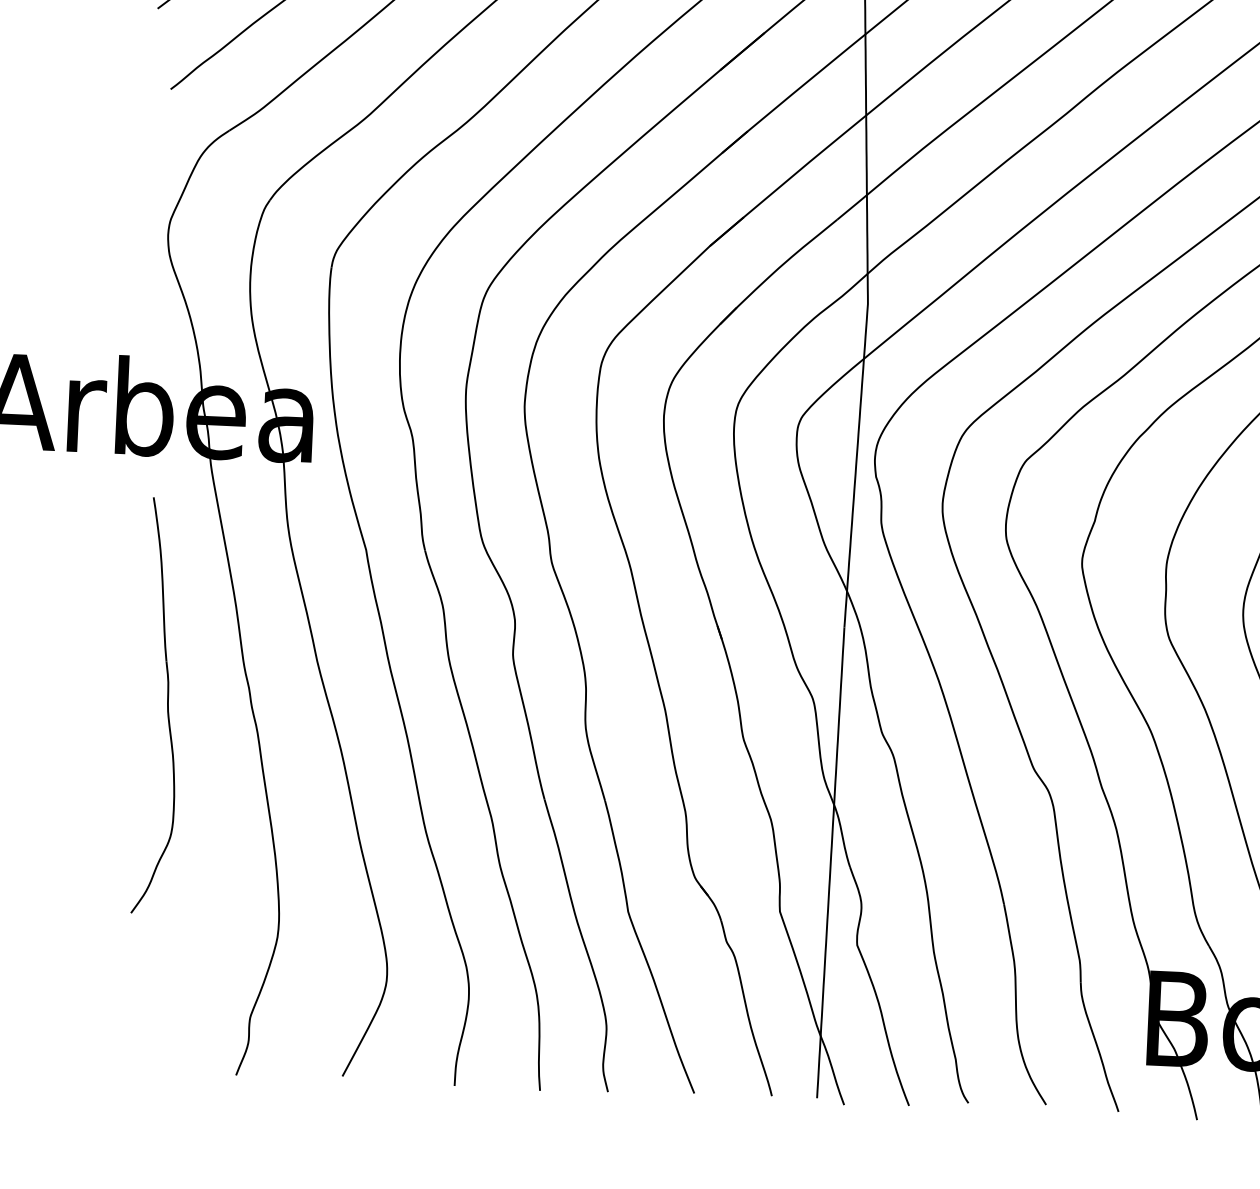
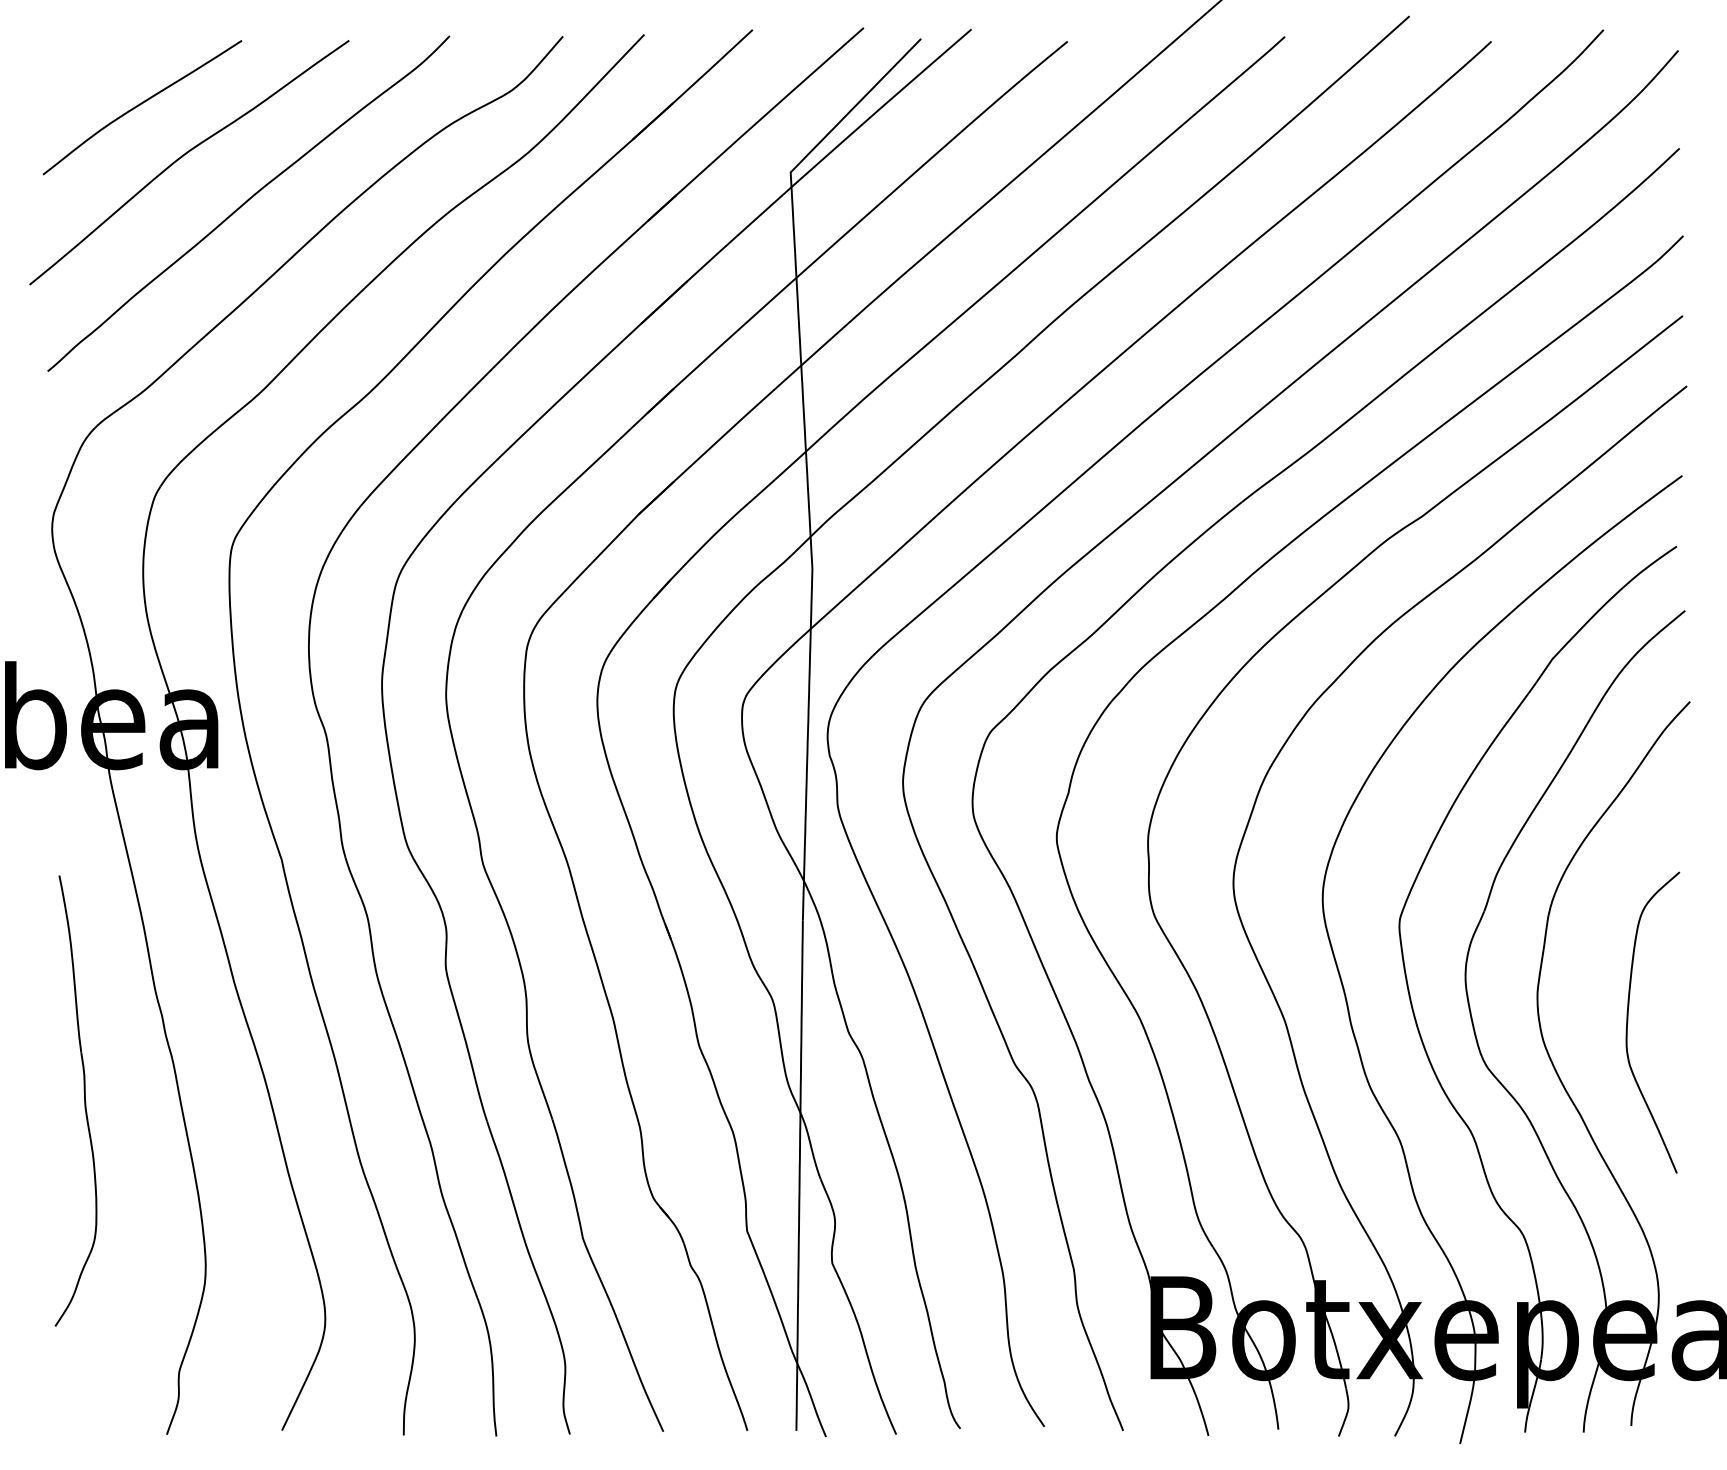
part: (167, 705) -> (84, 1100), moved

